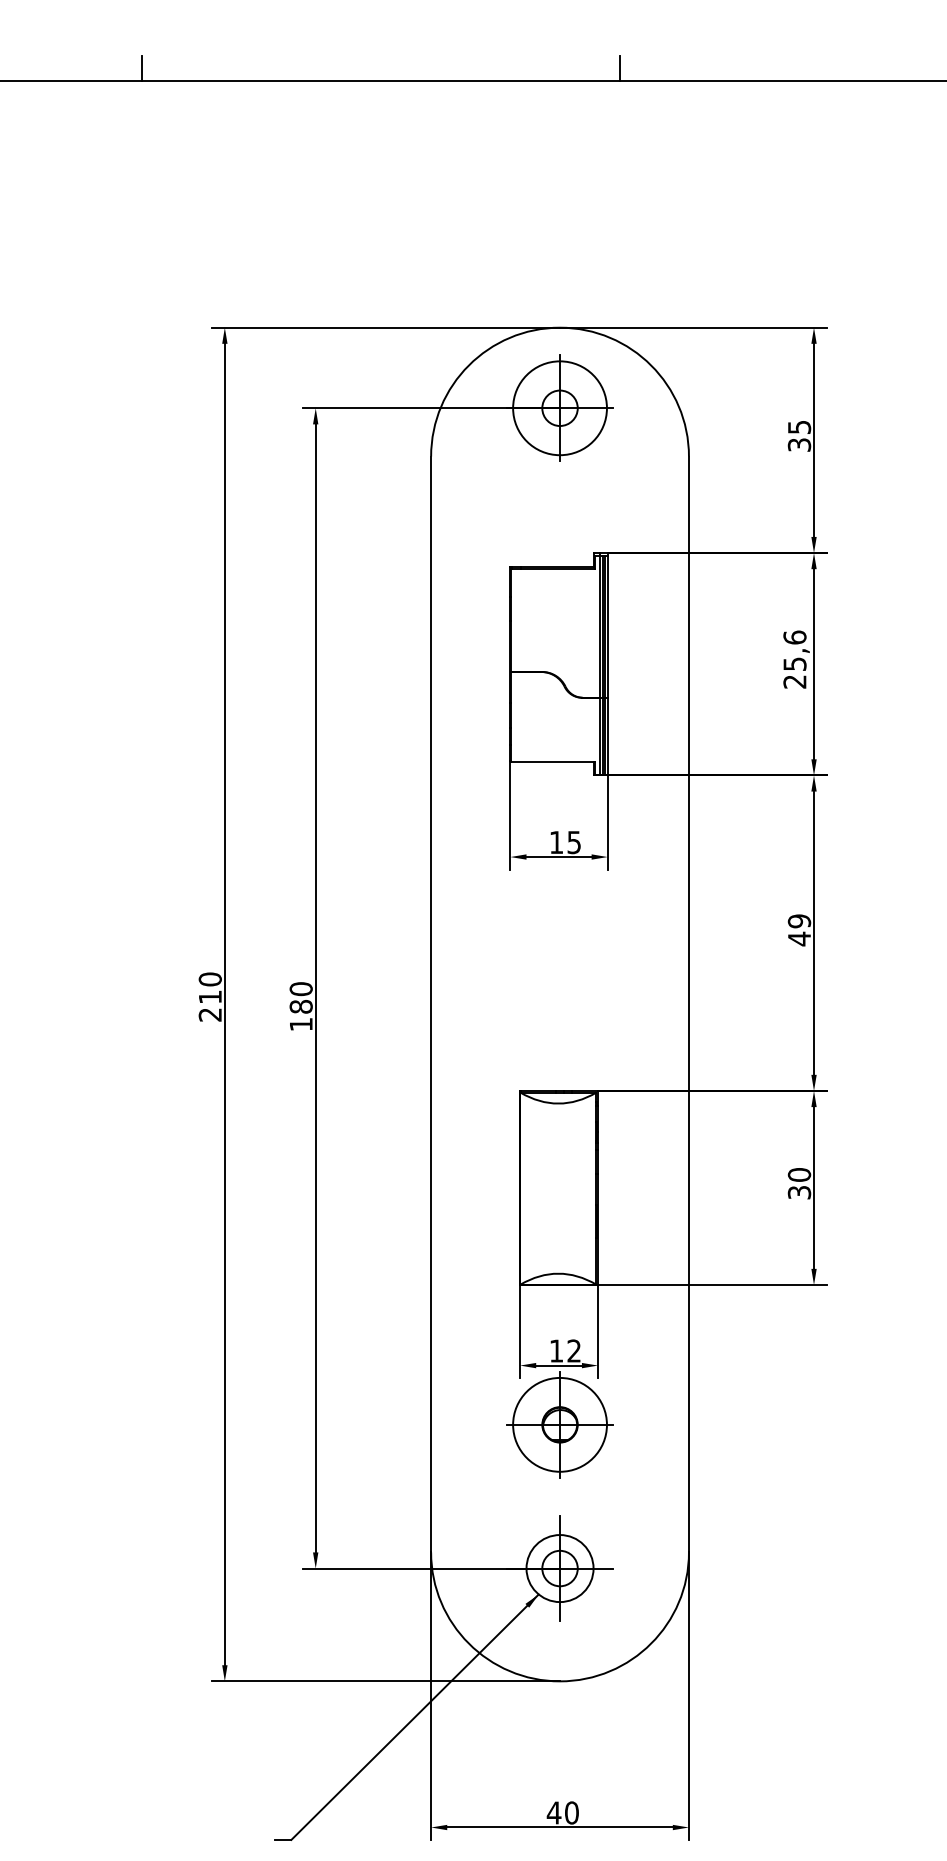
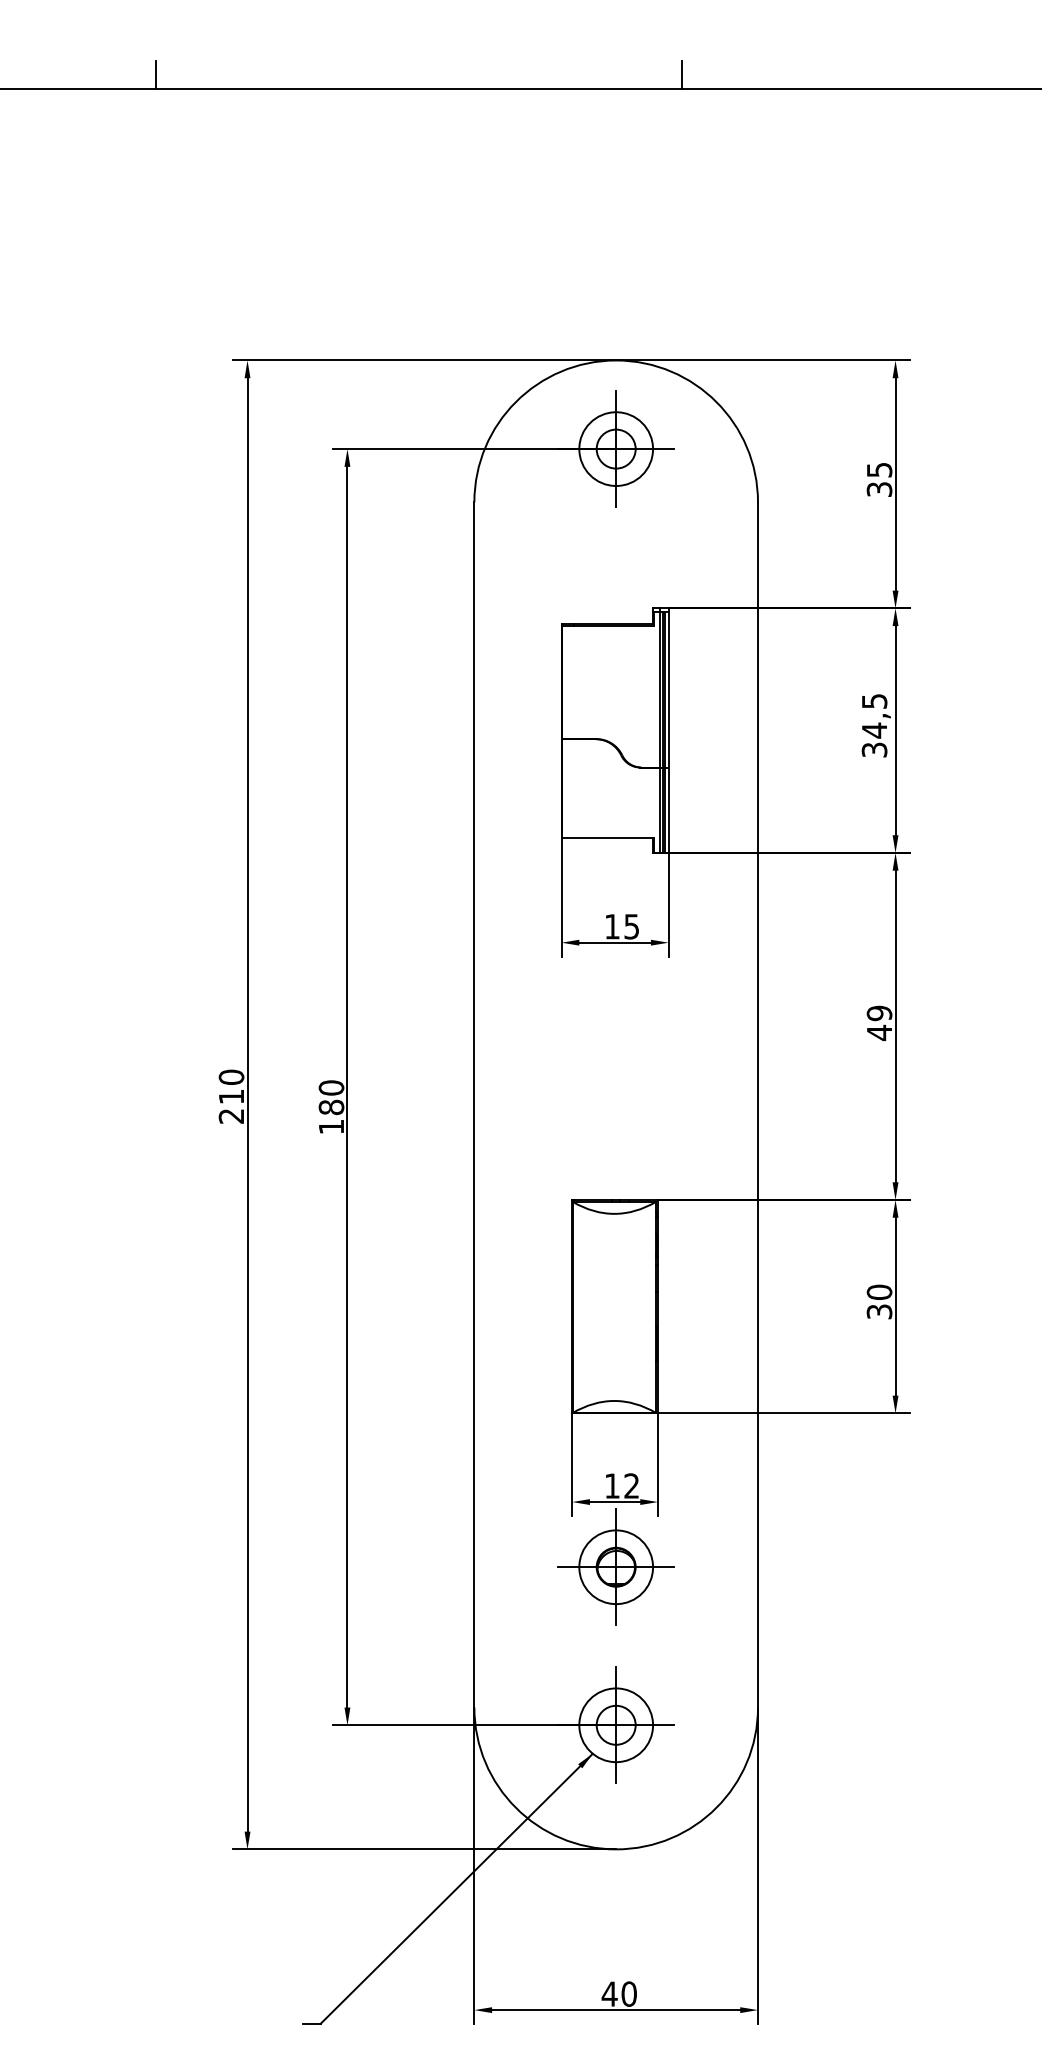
circle: (559, 407) -> (615, 448), size x0.71
text: (794, 659) -> (874, 725), 25,6 -> 34,5
circle: (559, 1424) -> (615, 1566), size x0.71

